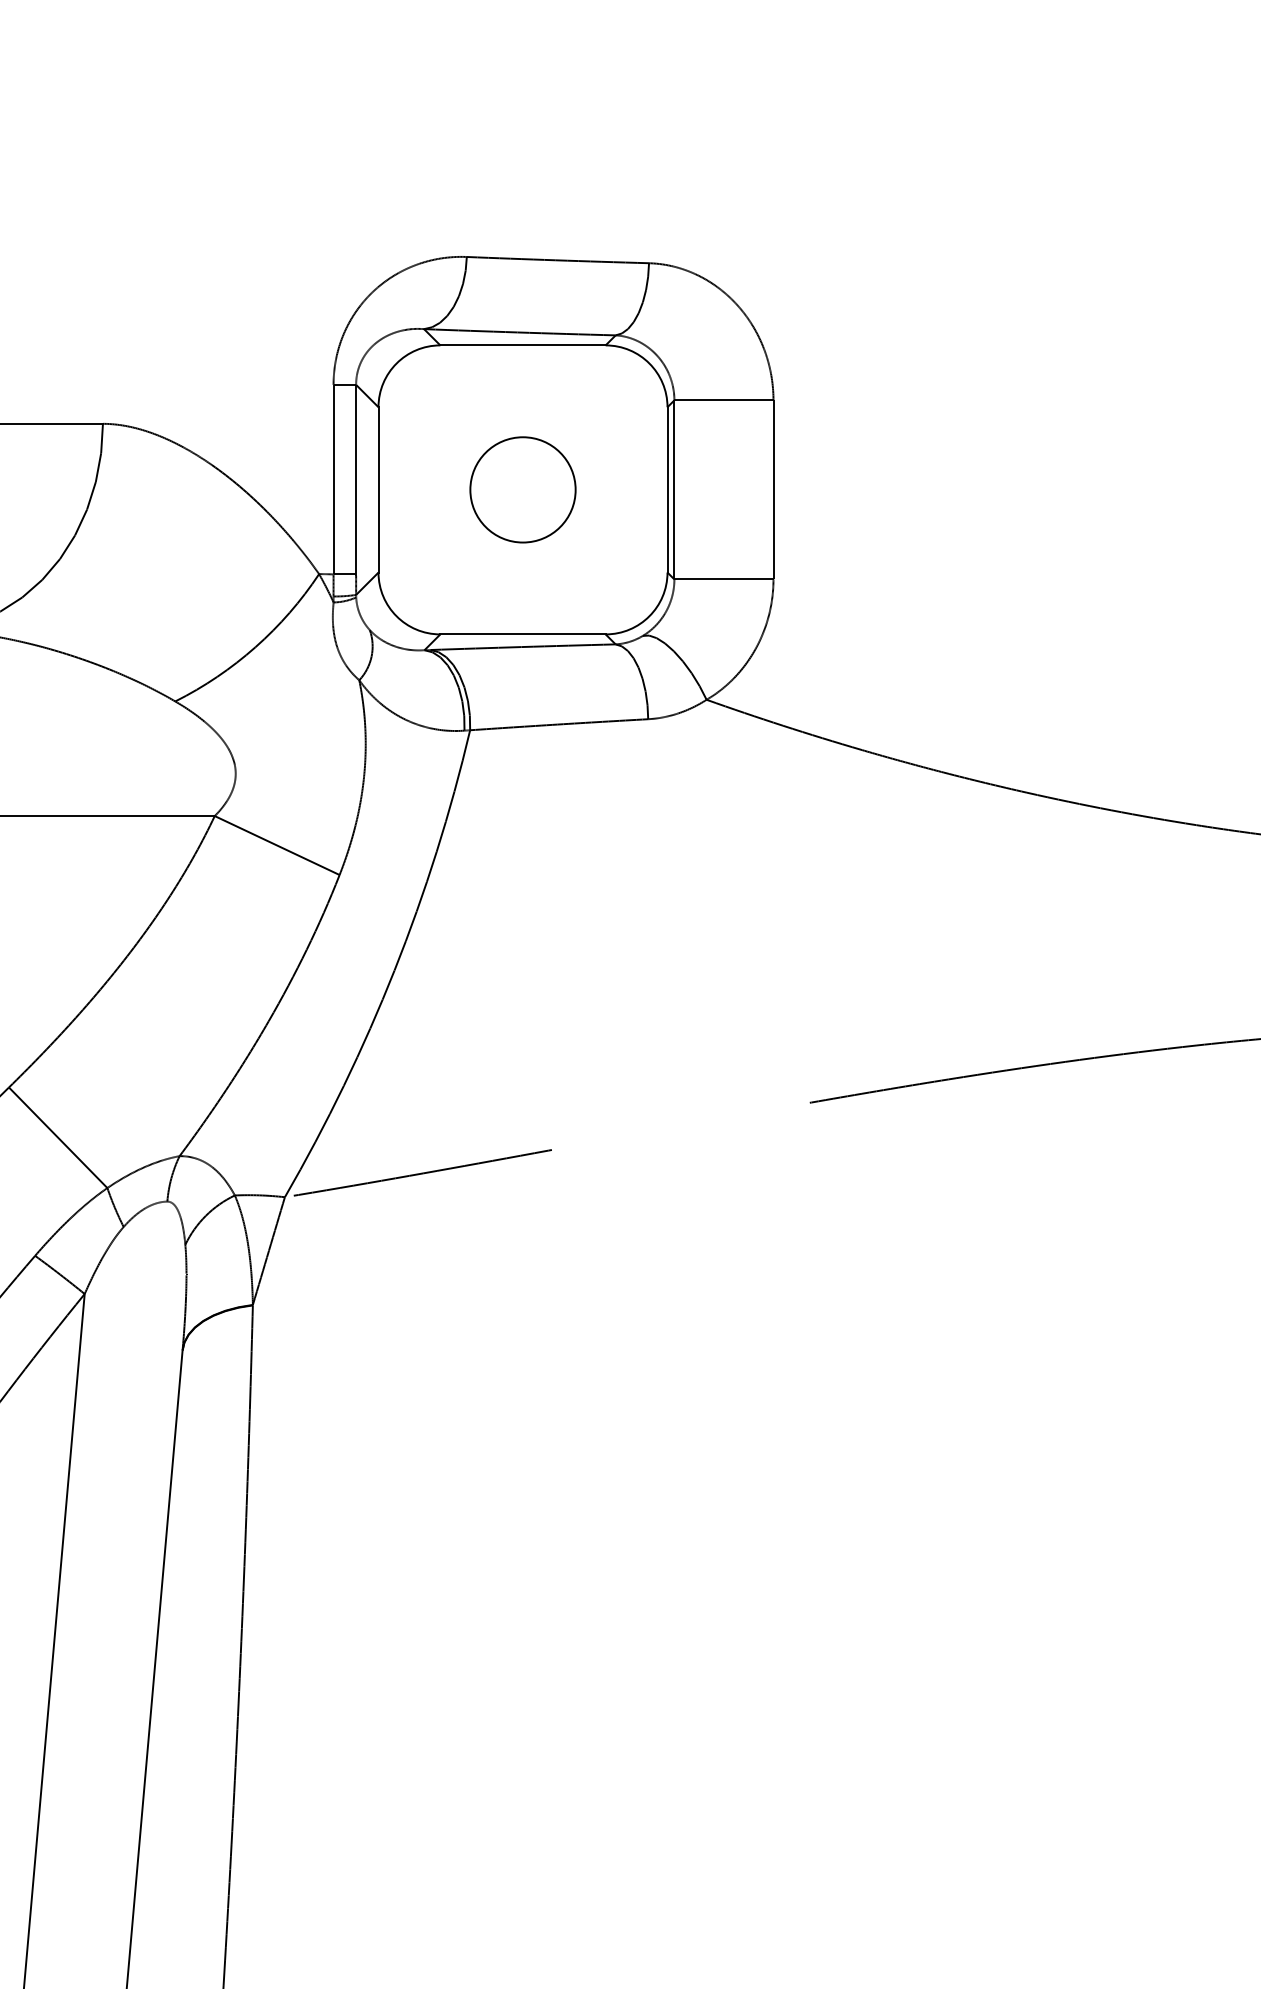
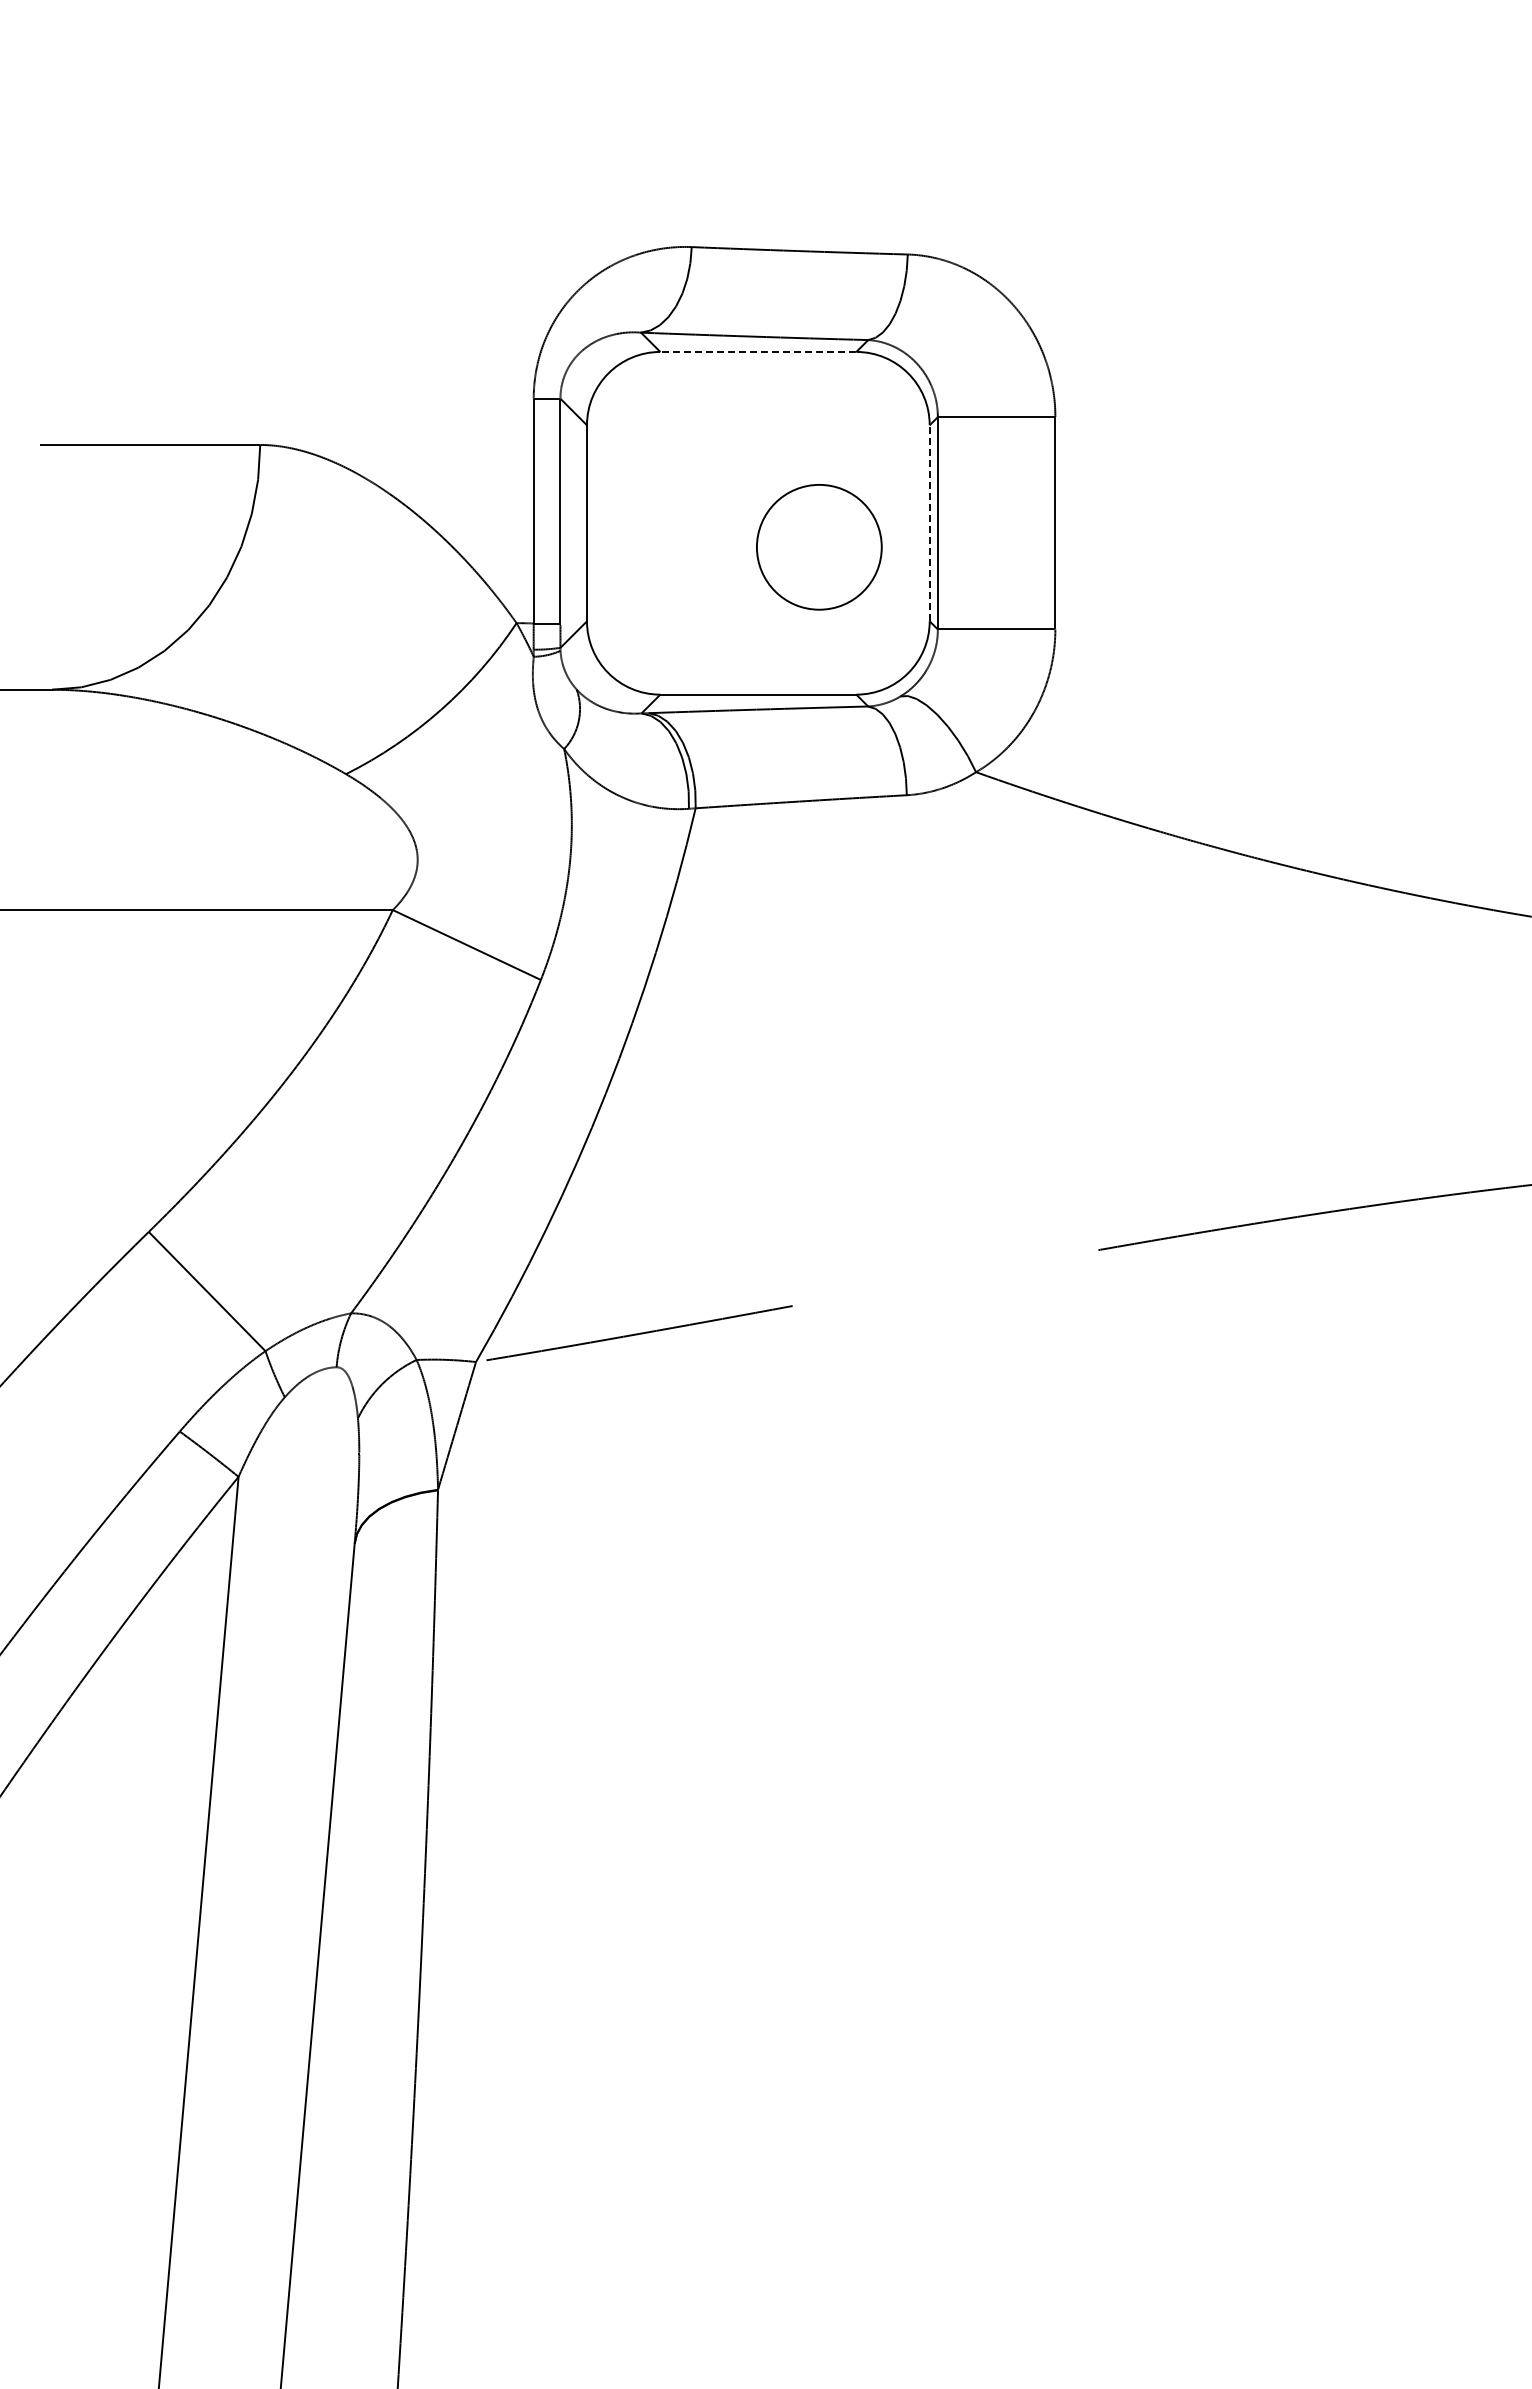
line: (522, 345) -> (757, 351), solid -> dashed
line: (667, 489) -> (929, 522), solid -> dashed
circle: (523, 490) -> (819, 547), moved

